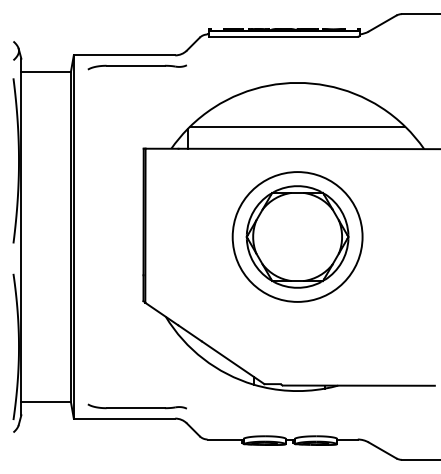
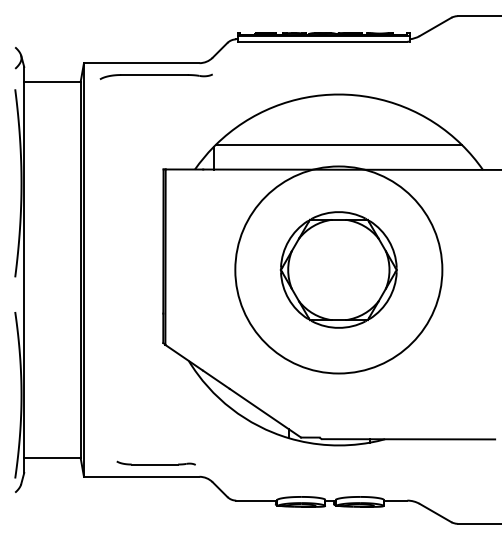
circle: (297, 236) -> (338, 269), size x1.4
part: (136, 406) -> (155, 463), size x0.7

